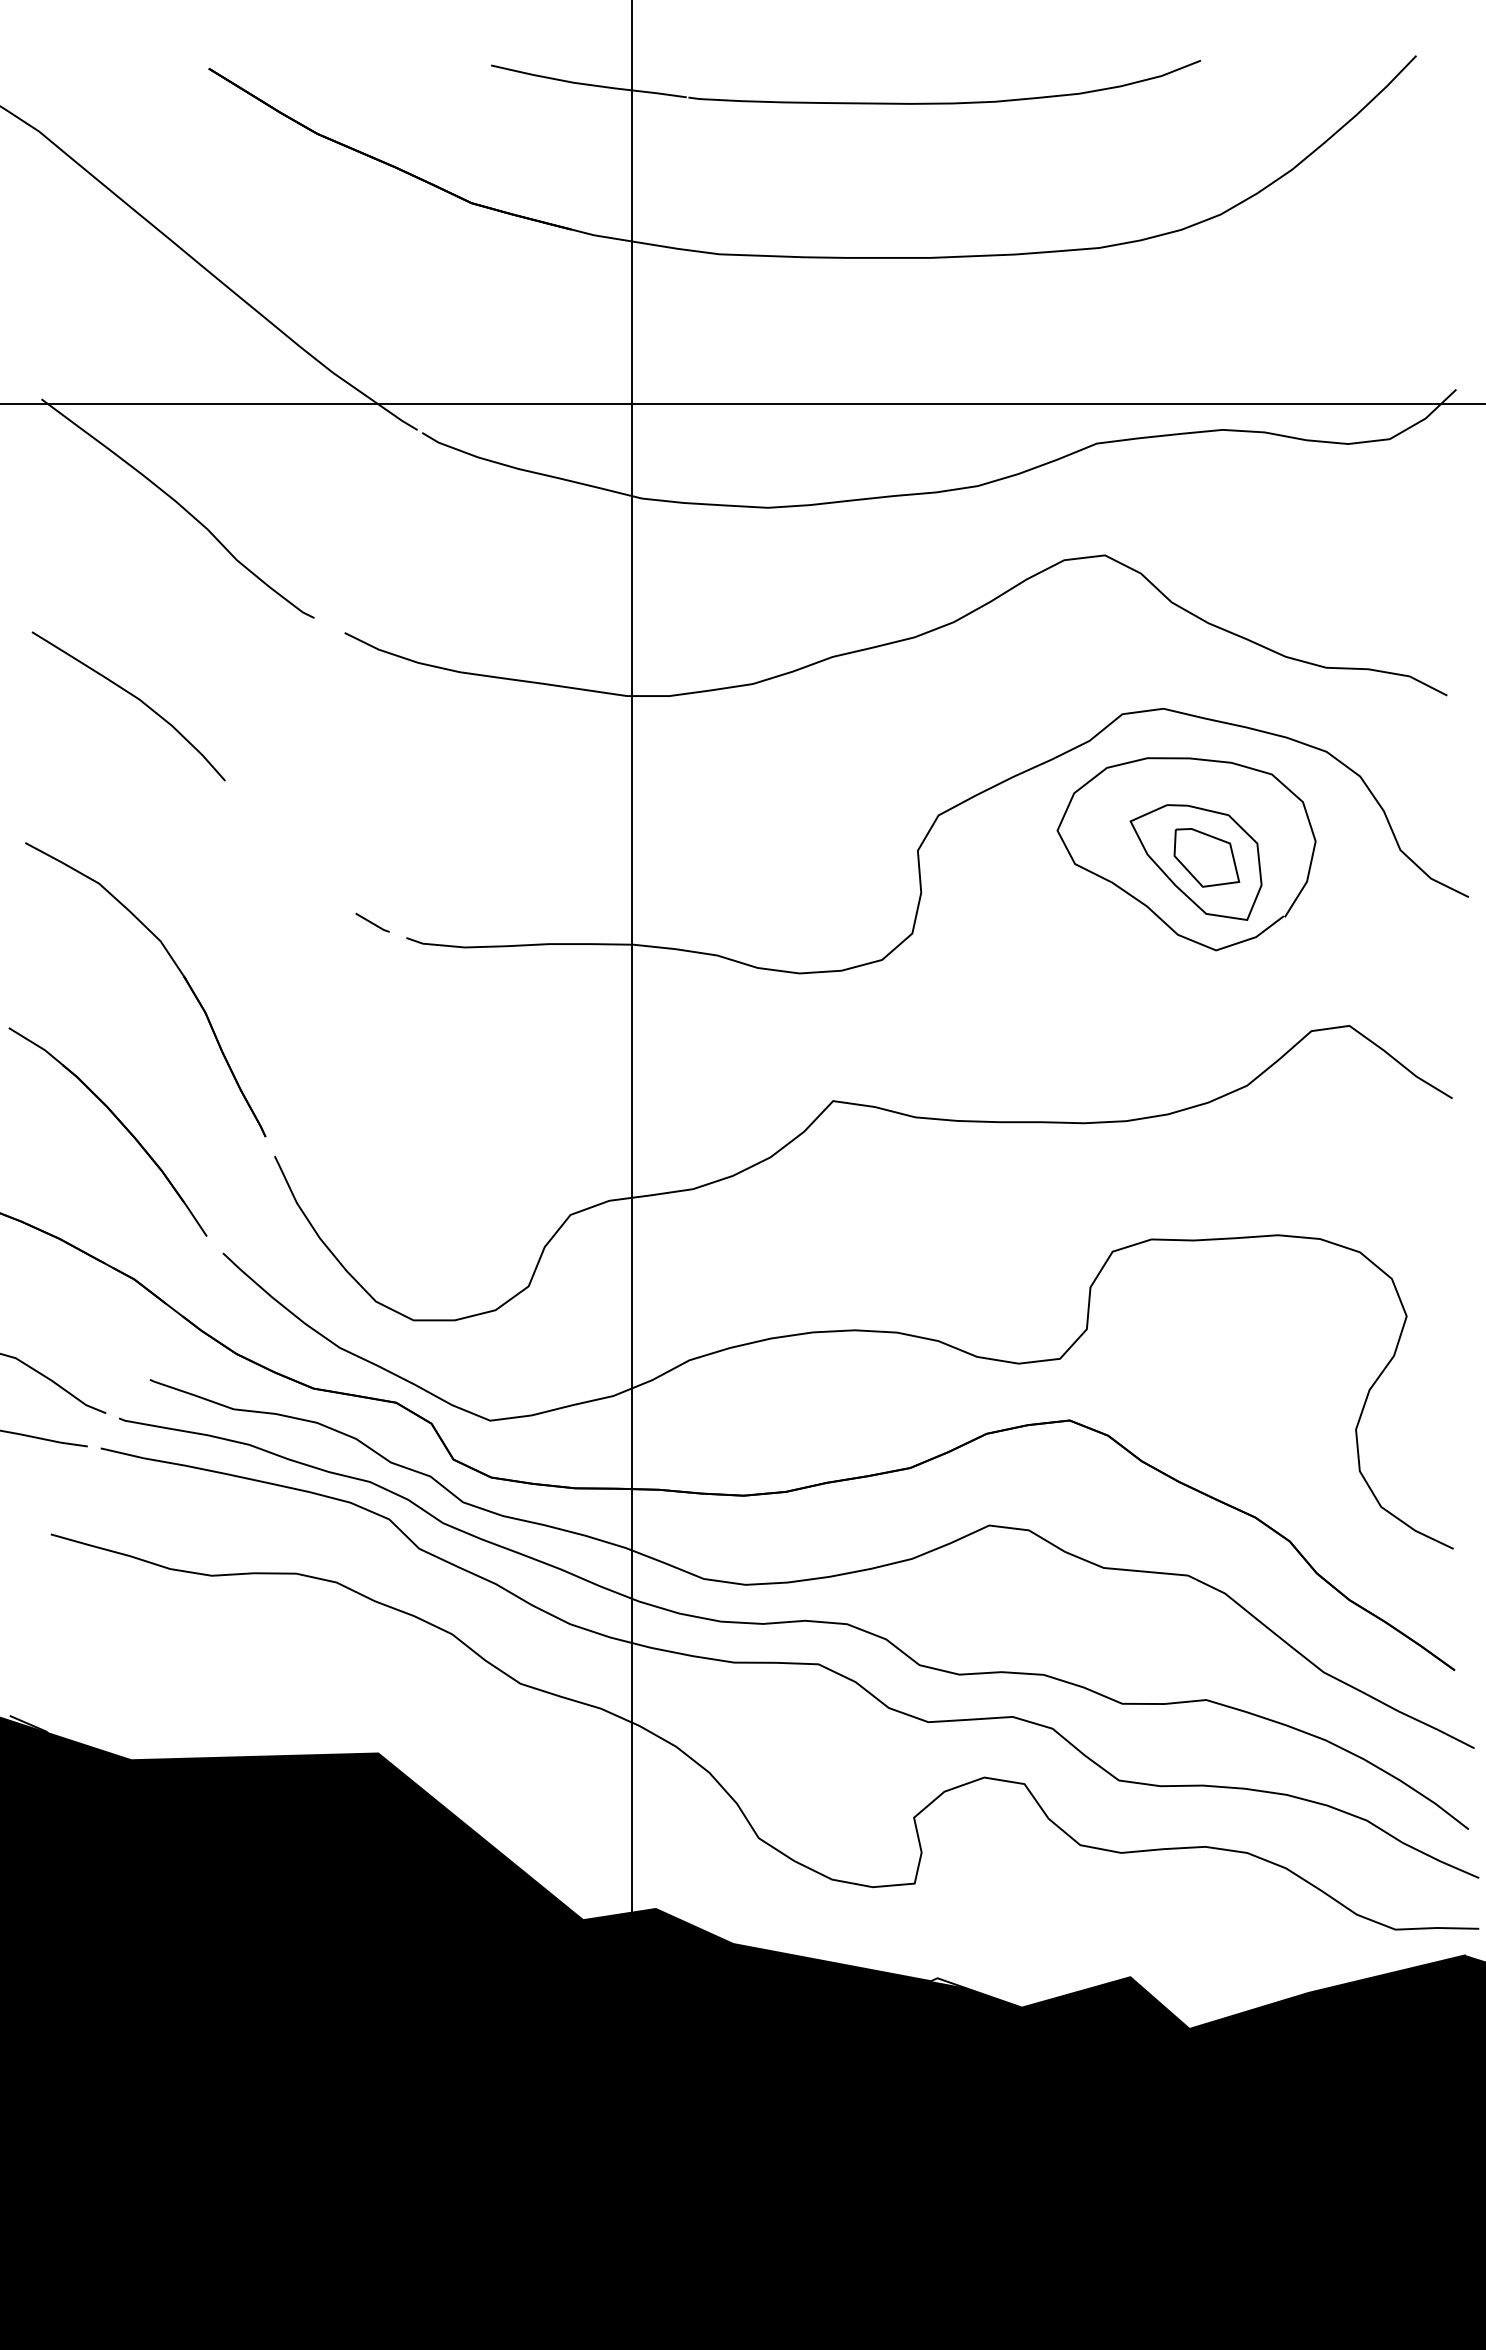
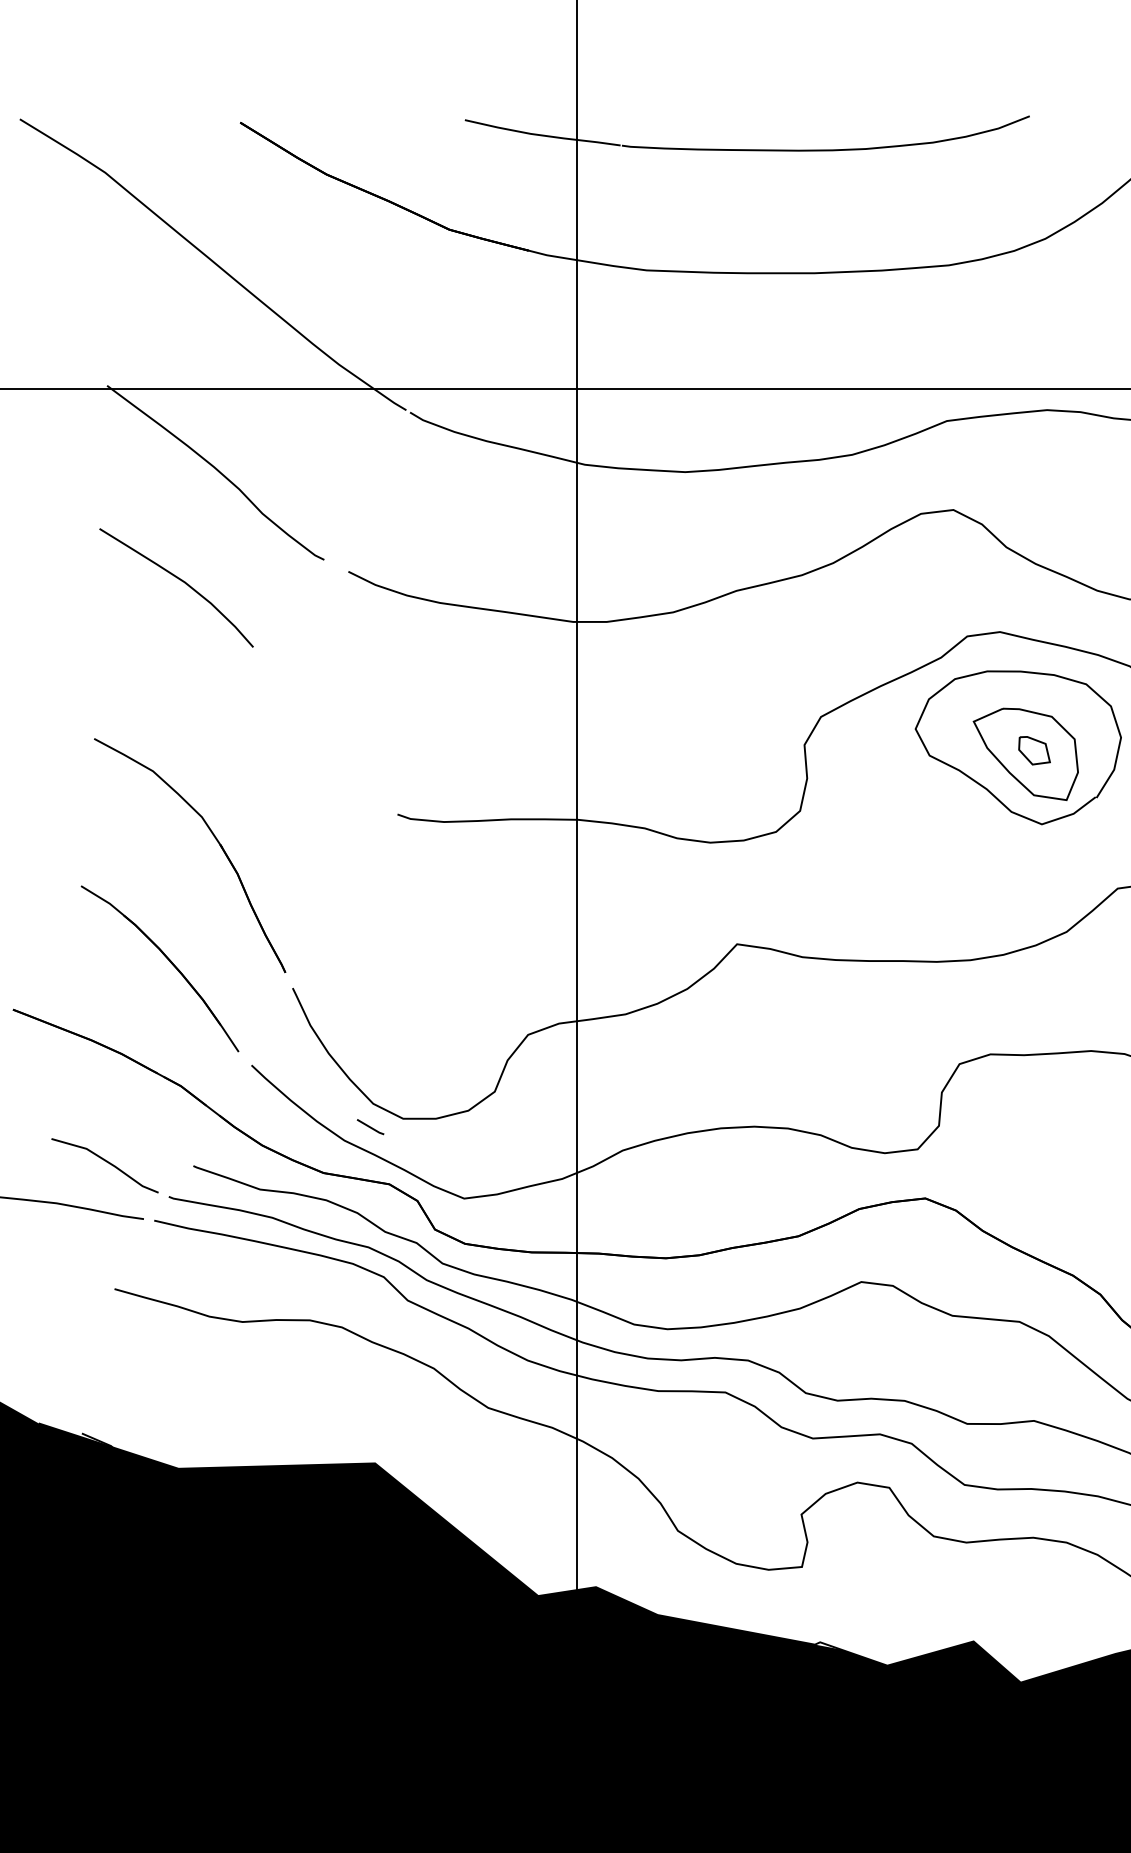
curve: (135, 698) -> (181, 581), moved
part: (1206, 857) -> (1034, 750), size x0.6
line: (372, 922) -> (370, 1126), moved

